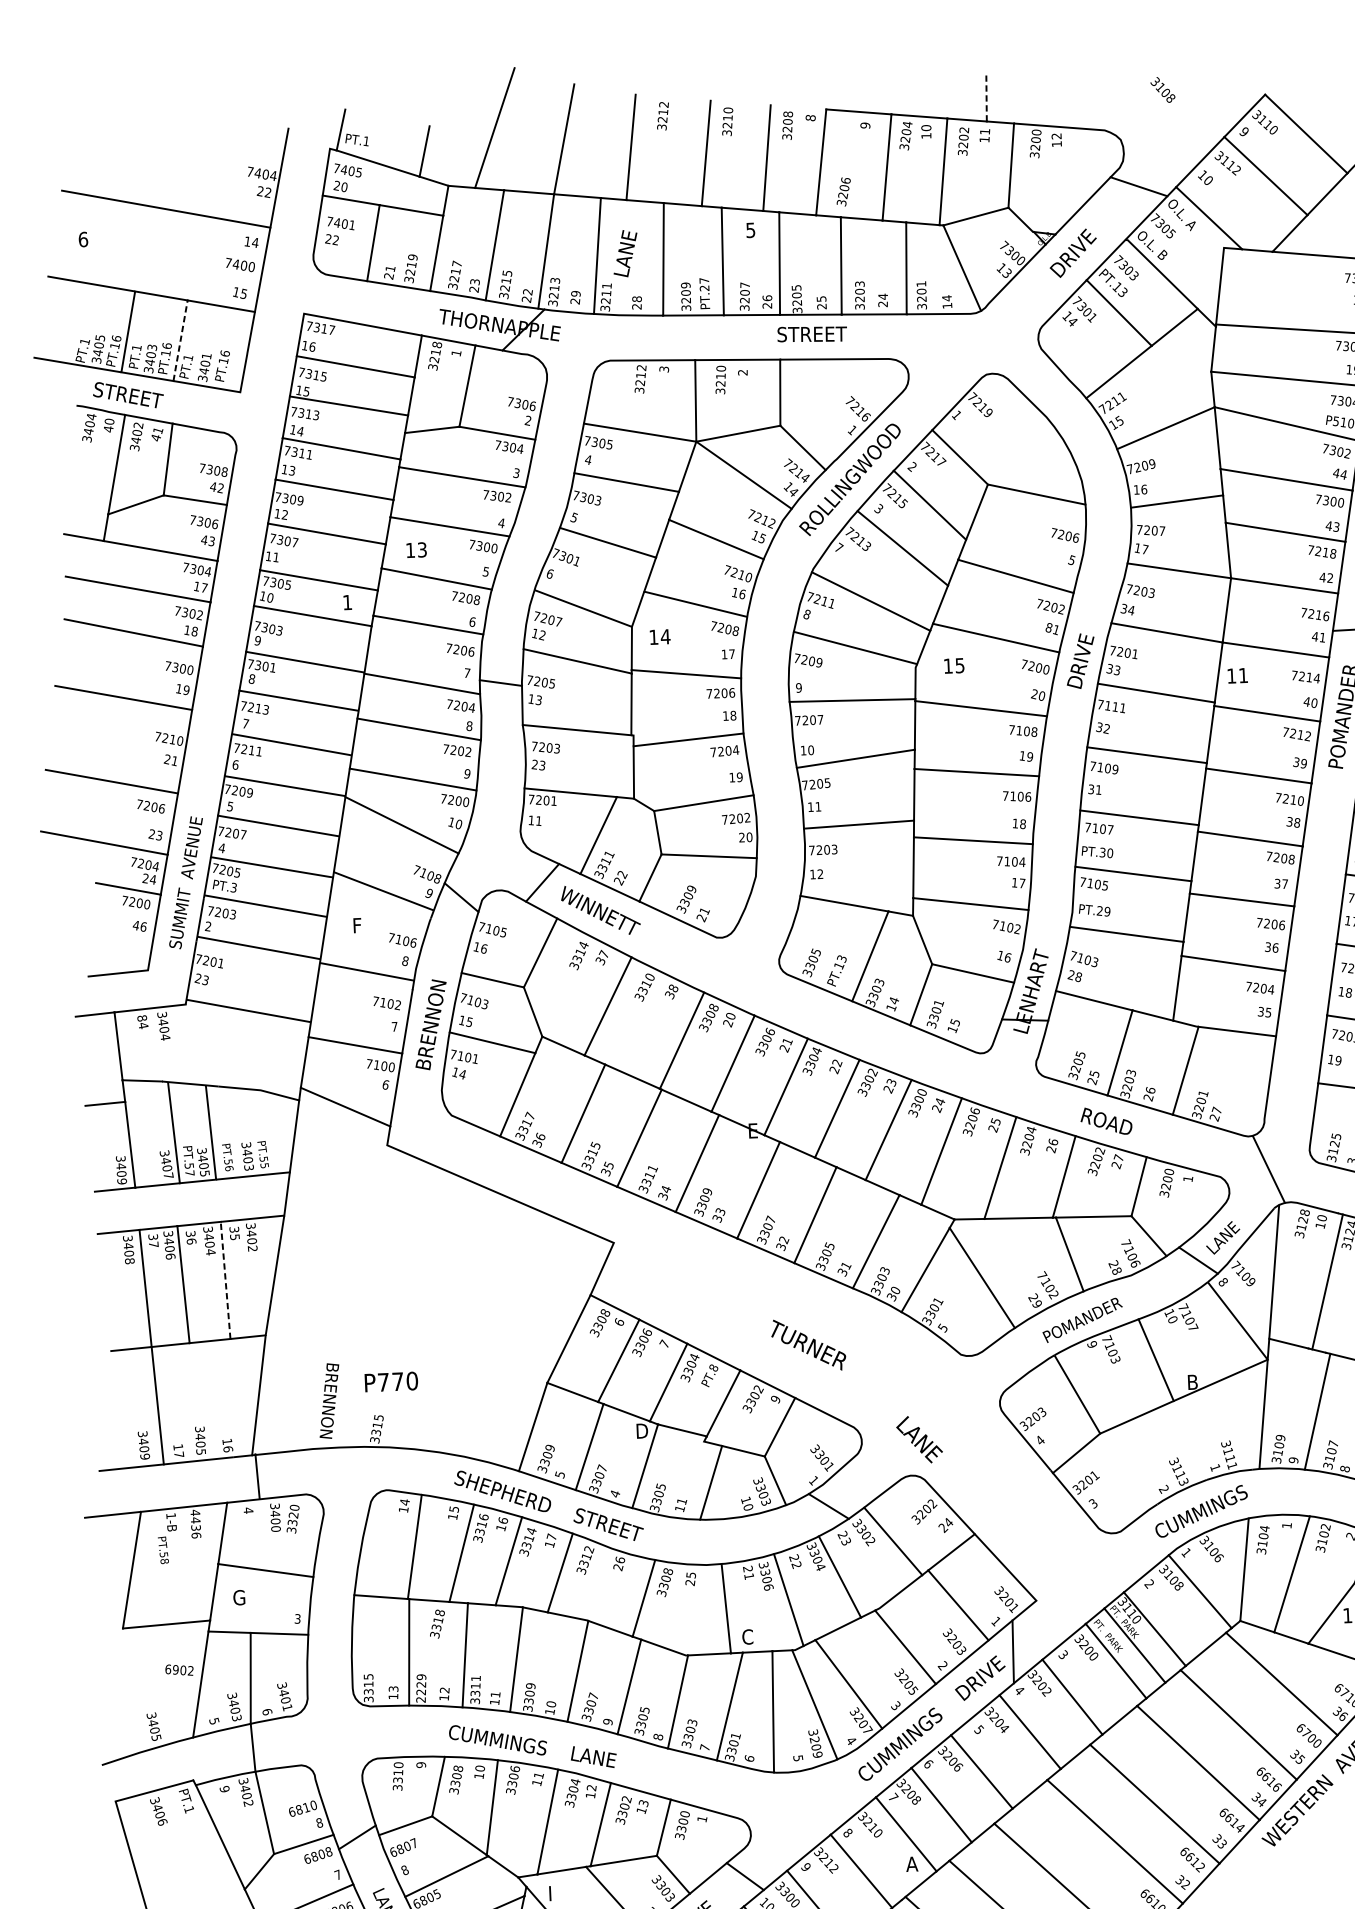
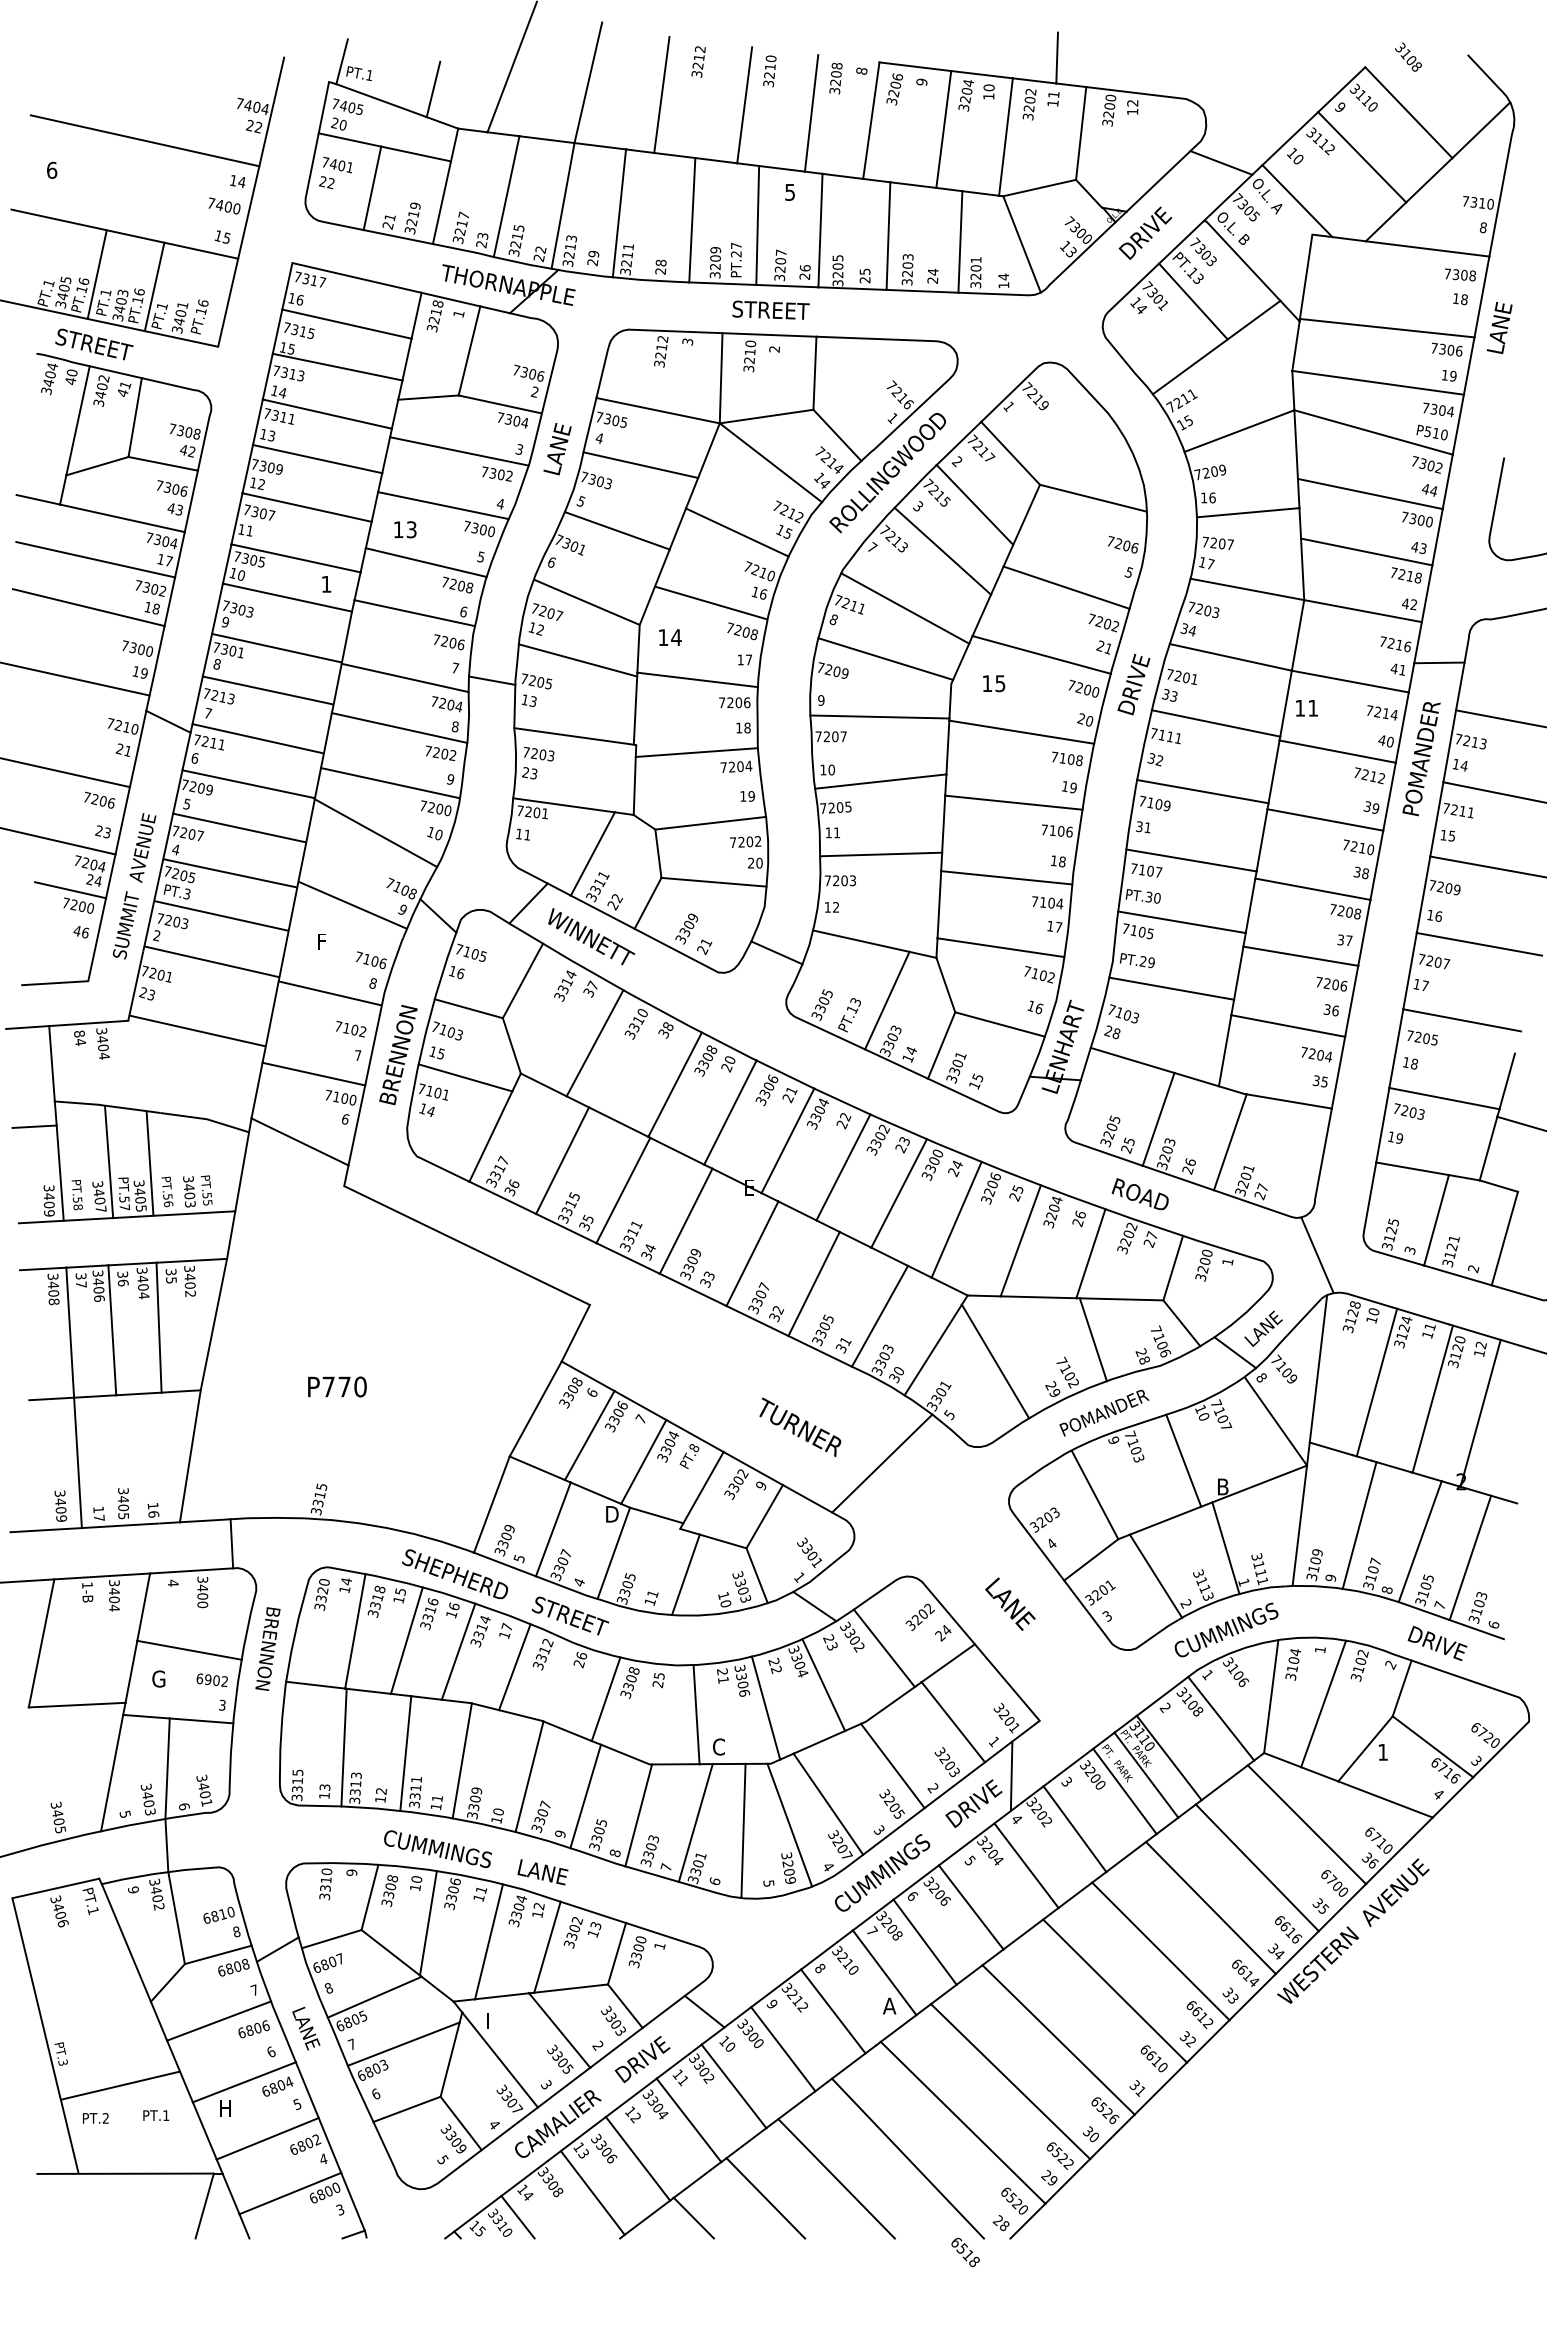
text: (1162, 89) -> (1408, 56), moved
line: (986, 97) -> (1057, 57), dashed -> solid
text: (843, 192) -> (894, 89), moved
text: (625, 253) -> (557, 449), moved
text: (811, 333) -> (770, 309), moved
line: (180, 341) -> (154, 287), dashed -> solid
text: (1048, 627) -> (1100, 645), 81 -> 21
line: (210, 732) -> (168, 721), added
line: (768, 917) -> (776, 952), added
line: (226, 1280) -> (159, 1327), dashed -> solid
line: (884, 1374) -> (882, 1463), added
text: (391, 1381) -> (337, 1386), moved
text: (328, 1400) -> (267, 1648), moved
line: (1197, 1437) -> (1225, 1548), added
text: (919, 1439) -> (1010, 1603), moved
line: (1135, 1464) -> (1155, 1575), added
line: (257, 1476) -> (231, 1543), moved
text: (292, 1518) -> (321, 1594), moved
text: (195, 1524) -> (114, 1595), 4436 -> 3404
text: (162, 1550) -> (76, 1195), moved
text: (437, 1623) -> (376, 1601), moved
text: (178, 1670) -> (211, 1680), moved
text: (421, 1687) -> (355, 1787), 2229 -> 3313

